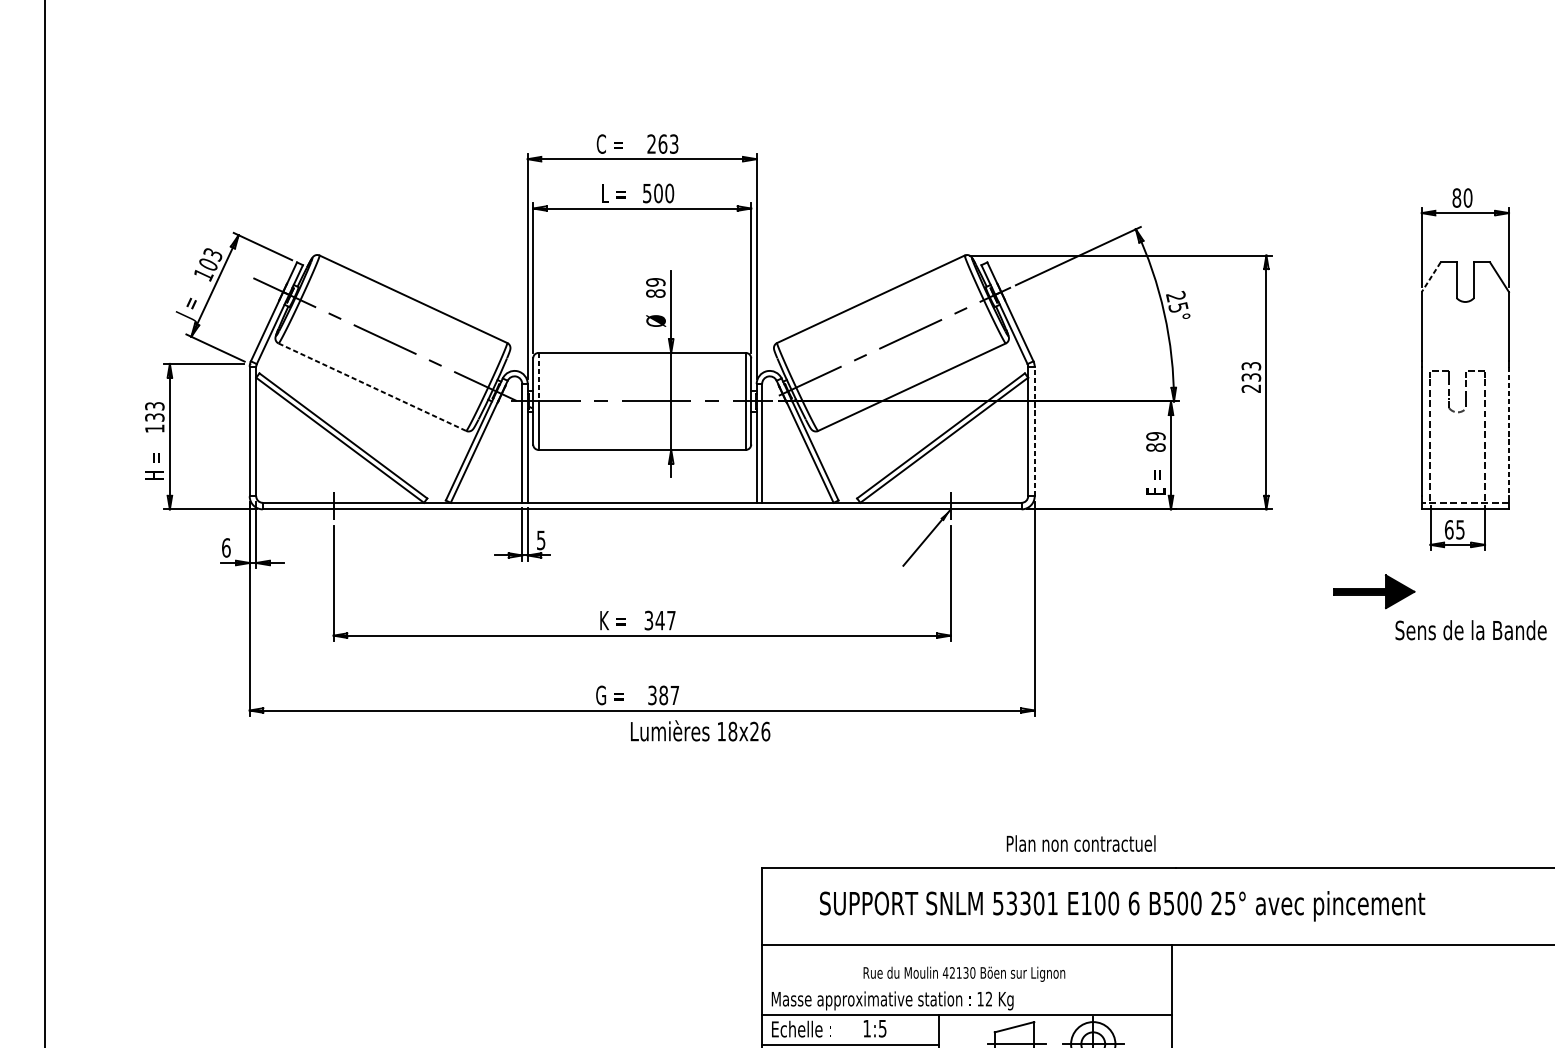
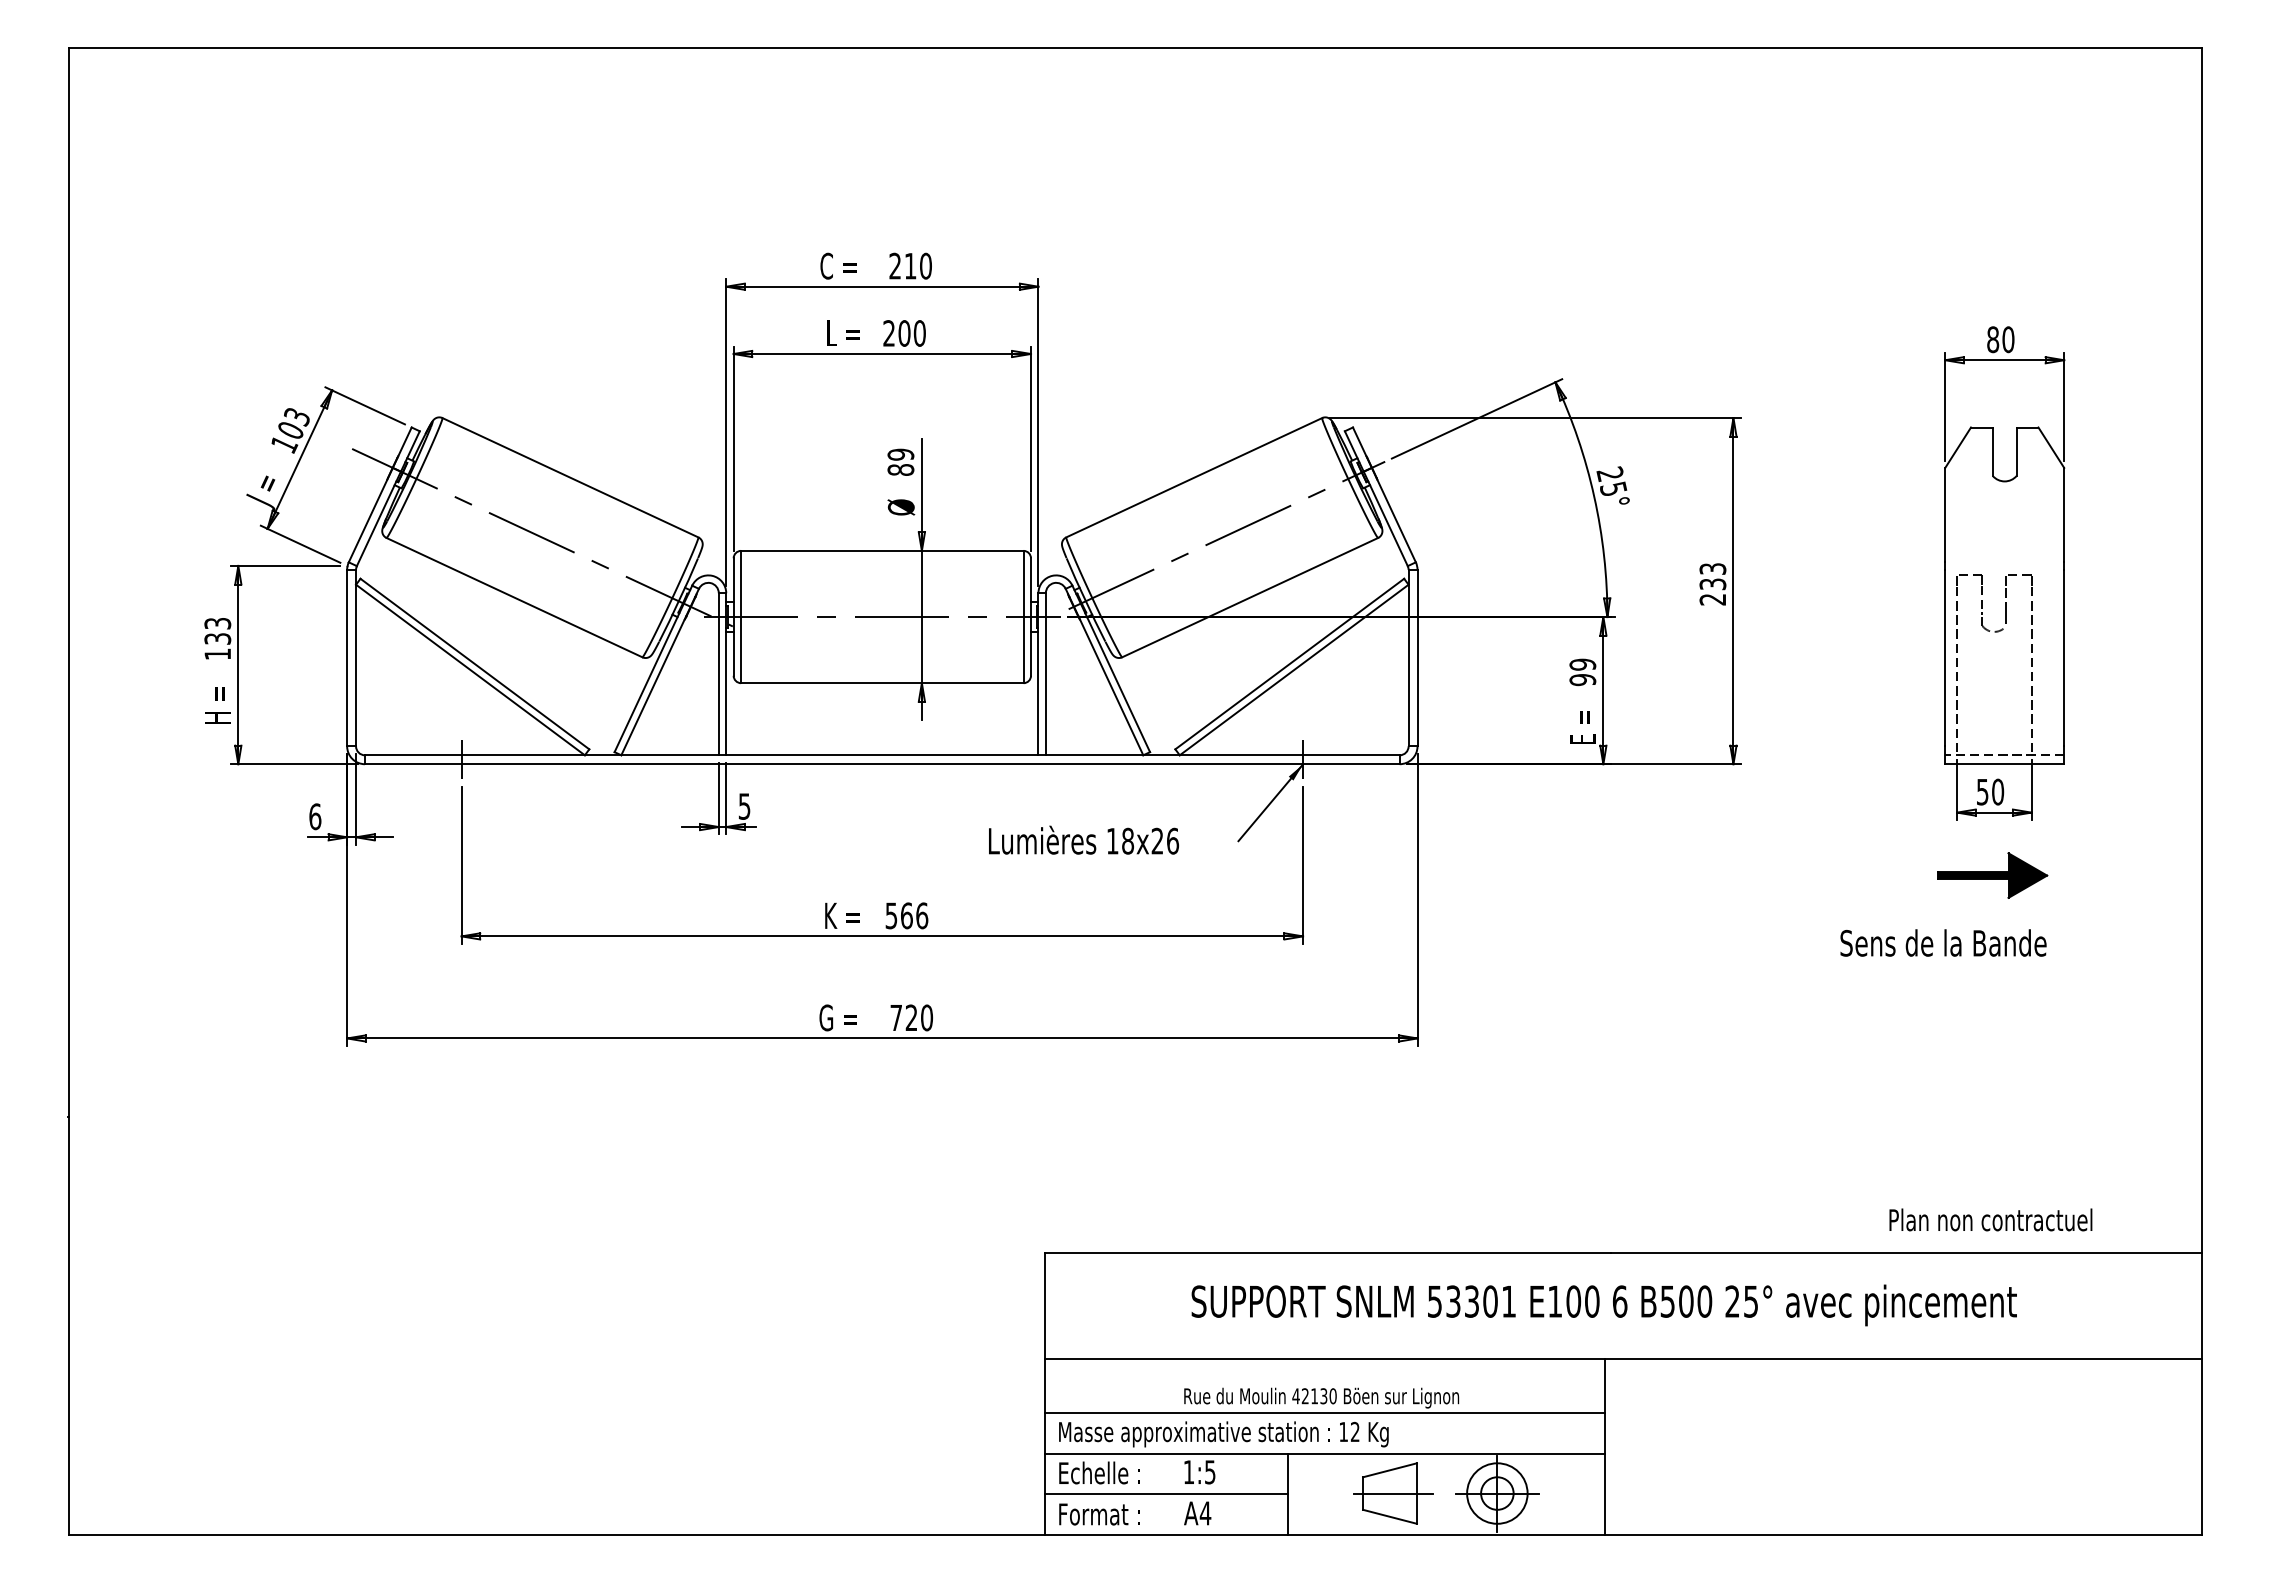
text: (667, 143) -> (917, 265), 263 -> 210
text: (646, 193) -> (888, 333), 500 -> 200
line: (1431, 277) -> (1958, 447), dashed -> solid
line: (538, 377) -> (741, 584), dashed -> solid
line: (372, 387) -> (514, 597), dashed -> solid
line: (1034, 431) -> (1417, 657), dashed -> solid
line: (1509, 431) -> (2064, 658), dashed -> solid
text: (1155, 447) -> (1582, 680), 89 -> 99
text: (1454, 529) -> (1990, 791), 65 -> 50
part: (1374, 591) -> (1992, 875), moved
text: (660, 620) -> (907, 915), 347 -> 566
text: (1471, 629) -> (1943, 942), moved
text: (663, 695) -> (911, 1017), 387 -> 720
text: (700, 730) -> (1083, 839), moved
text: (1080, 843) -> (1990, 1219), moved
text: (1121, 906) -> (1603, 1305), moved
line: (966, 984) -> (1324, 1412), added

